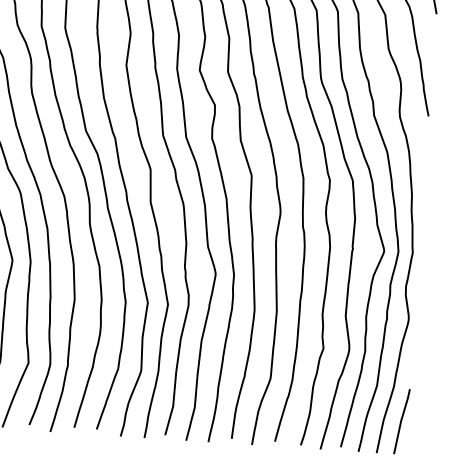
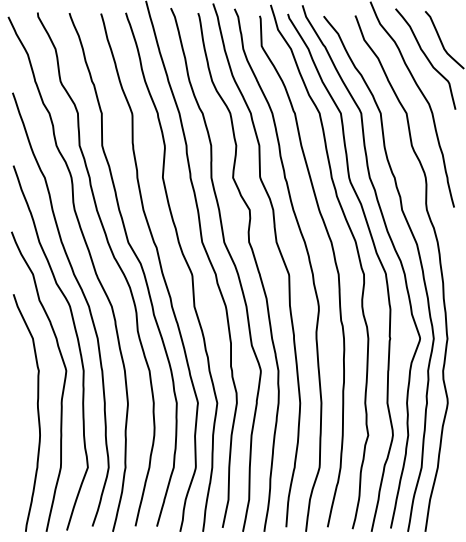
curve: (401, 420) -> (447, 499), removed

